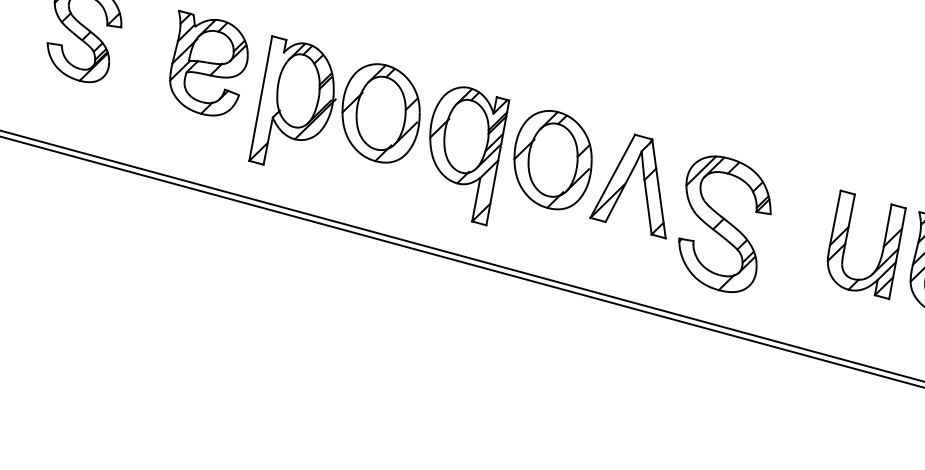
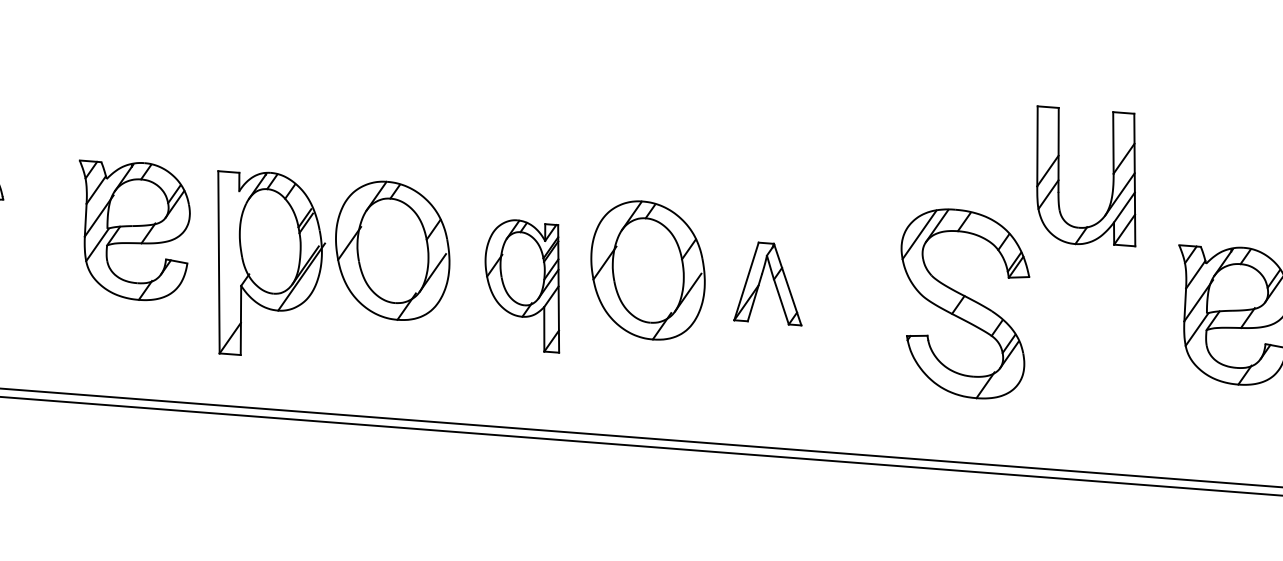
part: (469, 156) -> (529, 287), size x0.7
part: (627, 186) -> (760, 287), size x0.6
part: (724, 223) -> (966, 302), moved
part: (882, 246) -> (1111, 173), moved

